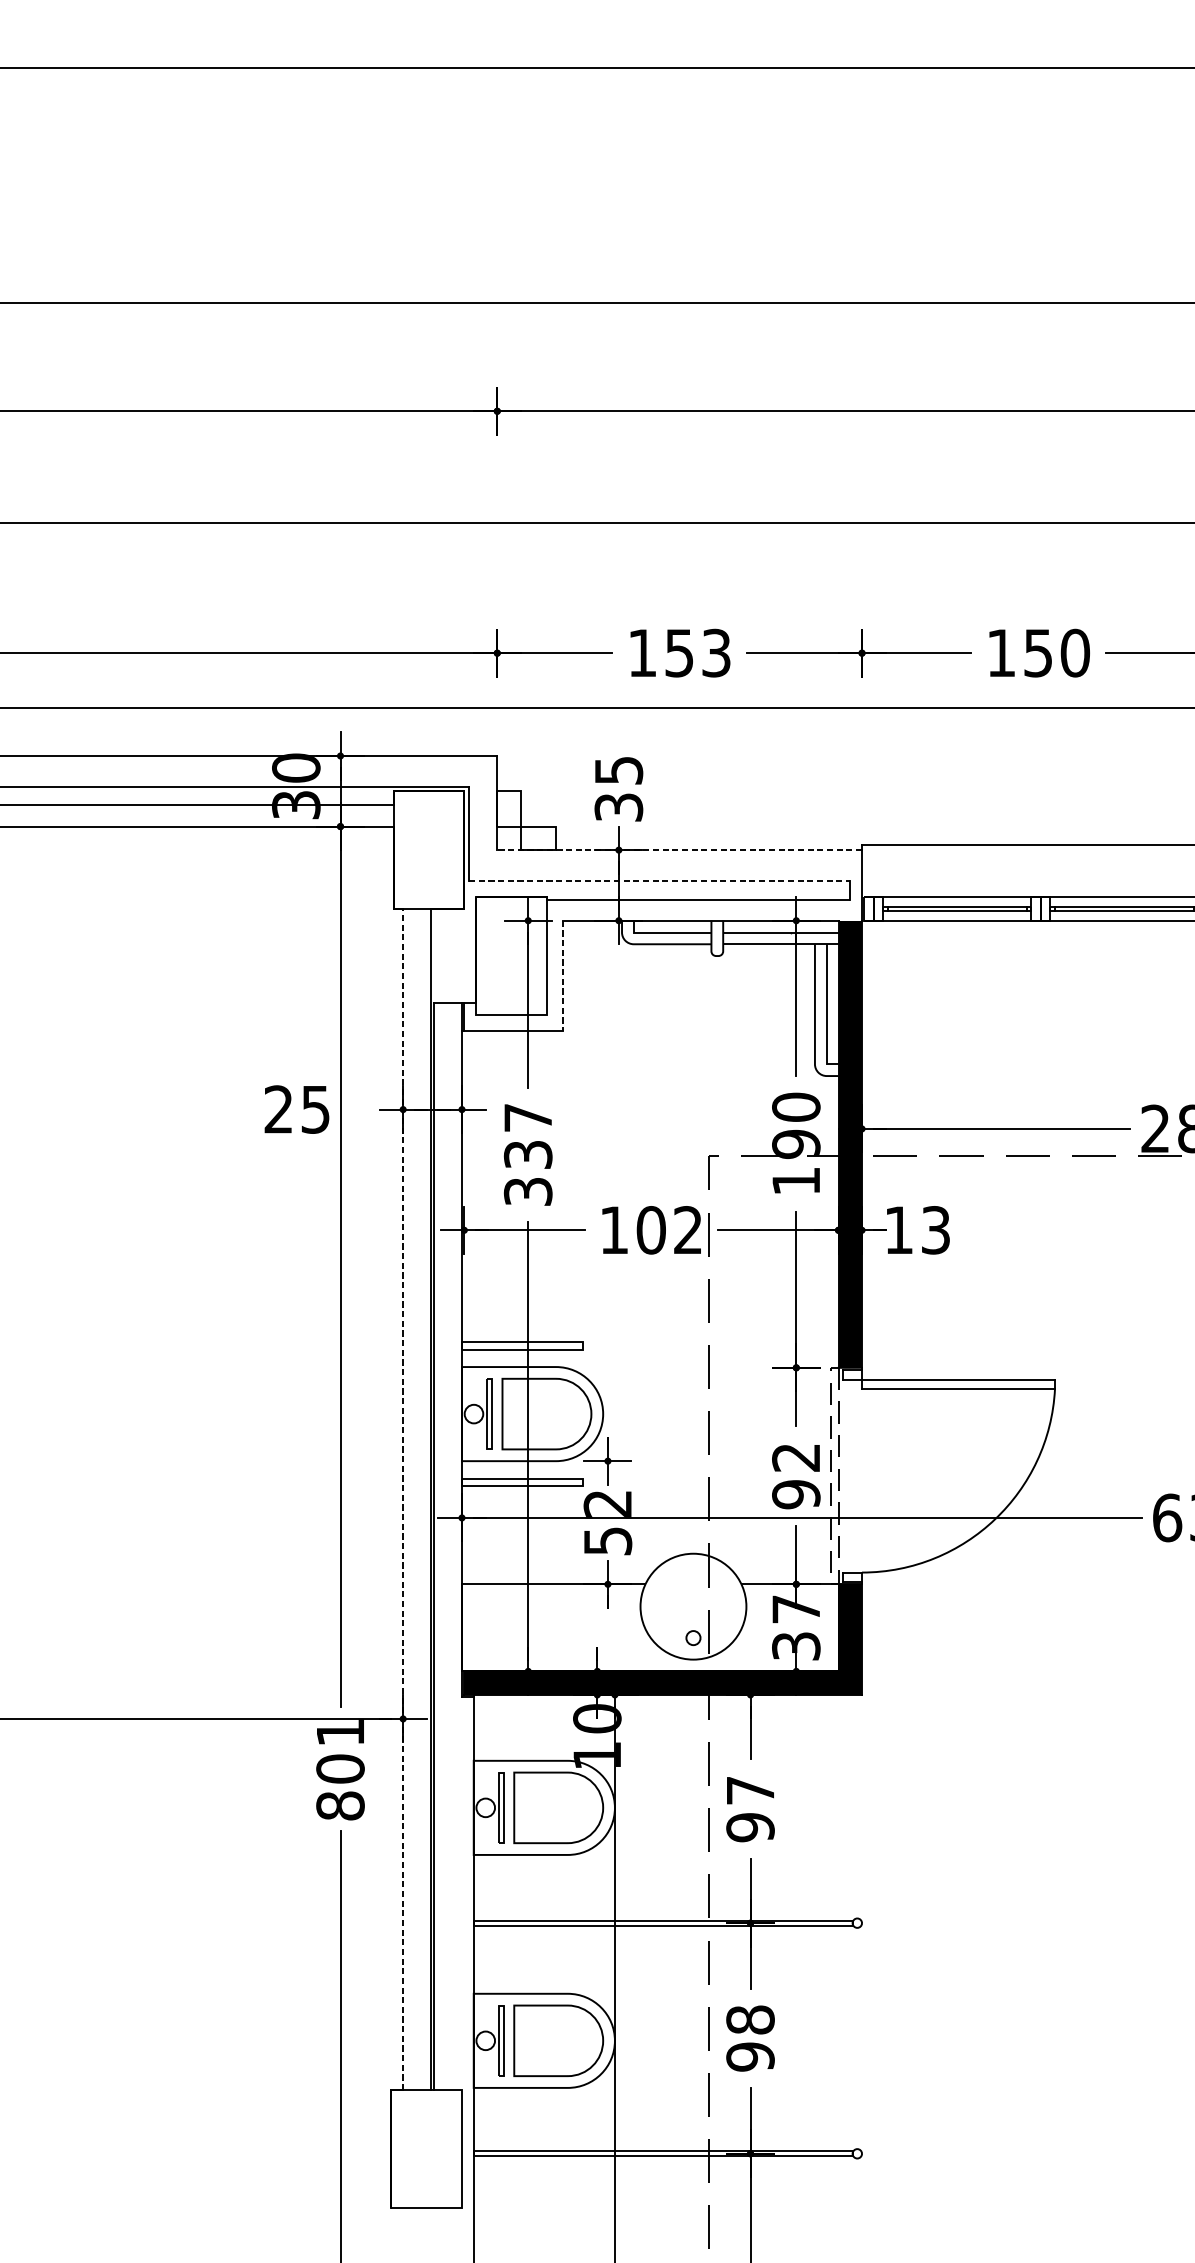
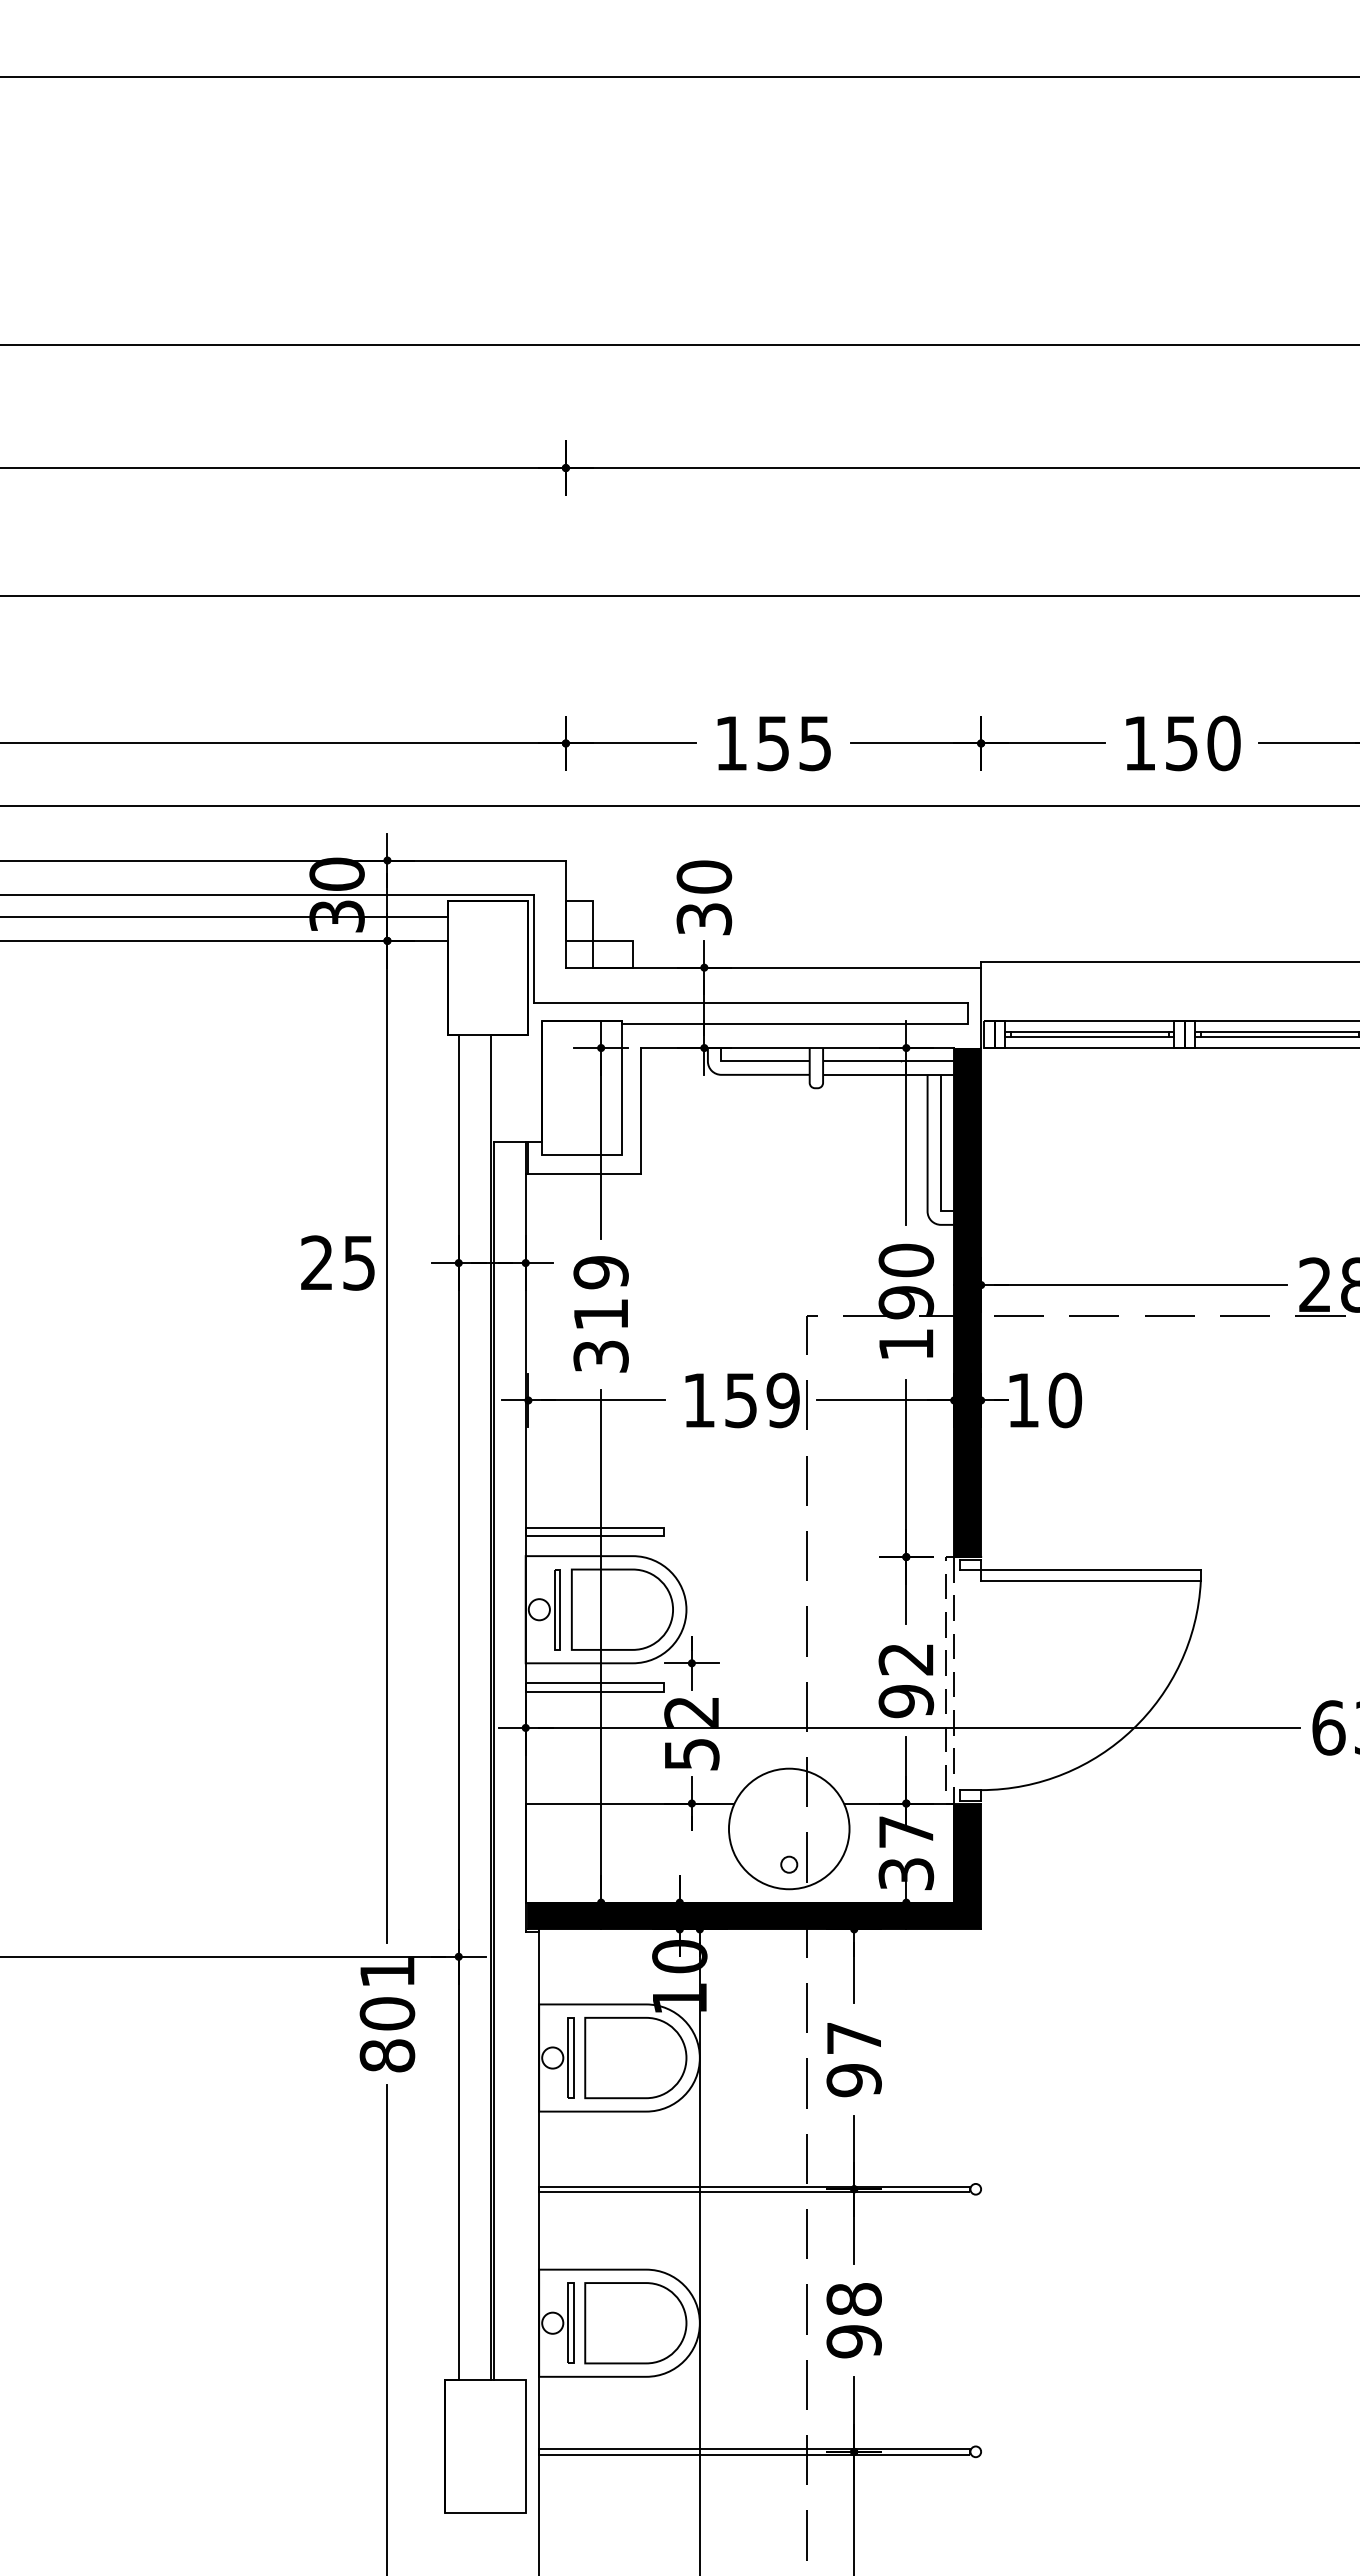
text: (716, 652) -> (815, 742), 153 -> 155
text: (619, 770) -> (704, 876), 35 -> 30
line: (679, 849) -> (773, 967), dashed -> solid
line: (659, 880) -> (750, 1002), dashed -> solid
line: (562, 976) -> (640, 1111), dashed -> solid
text: (527, 1136) -> (600, 1293), 337 -> 319
text: (669, 1230) -> (761, 1400), 102 -> 159
text: (936, 1230) -> (1065, 1400), 13 -> 10
line: (402, 1499) -> (458, 1706), dashed -> solid

